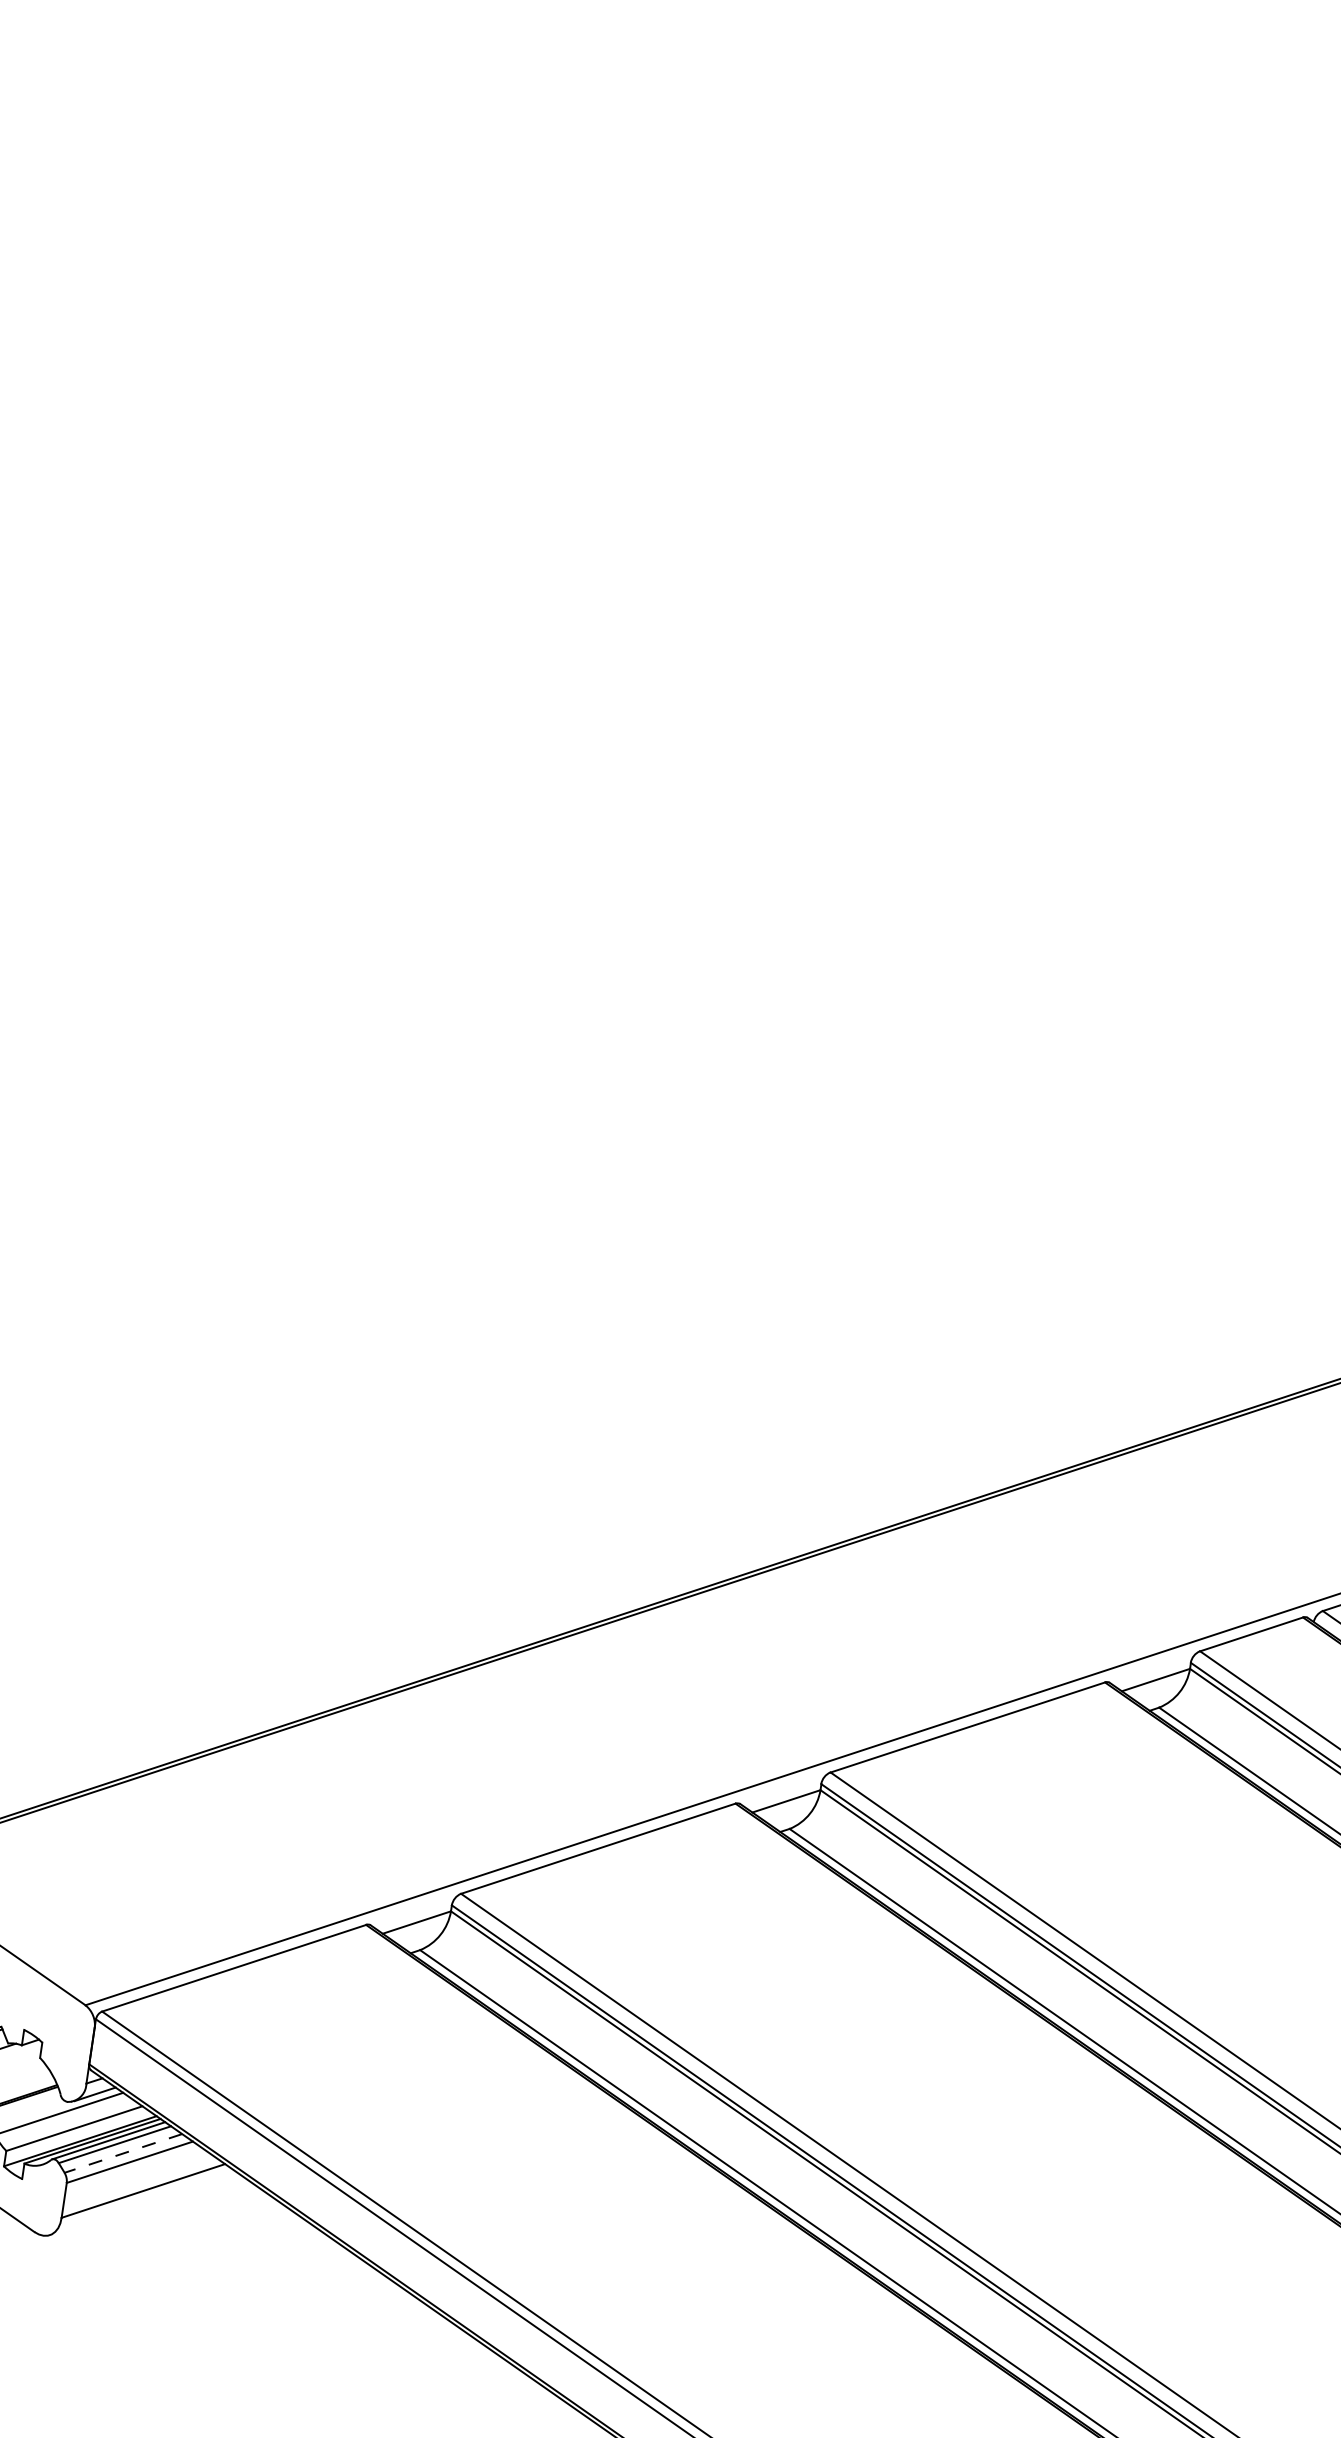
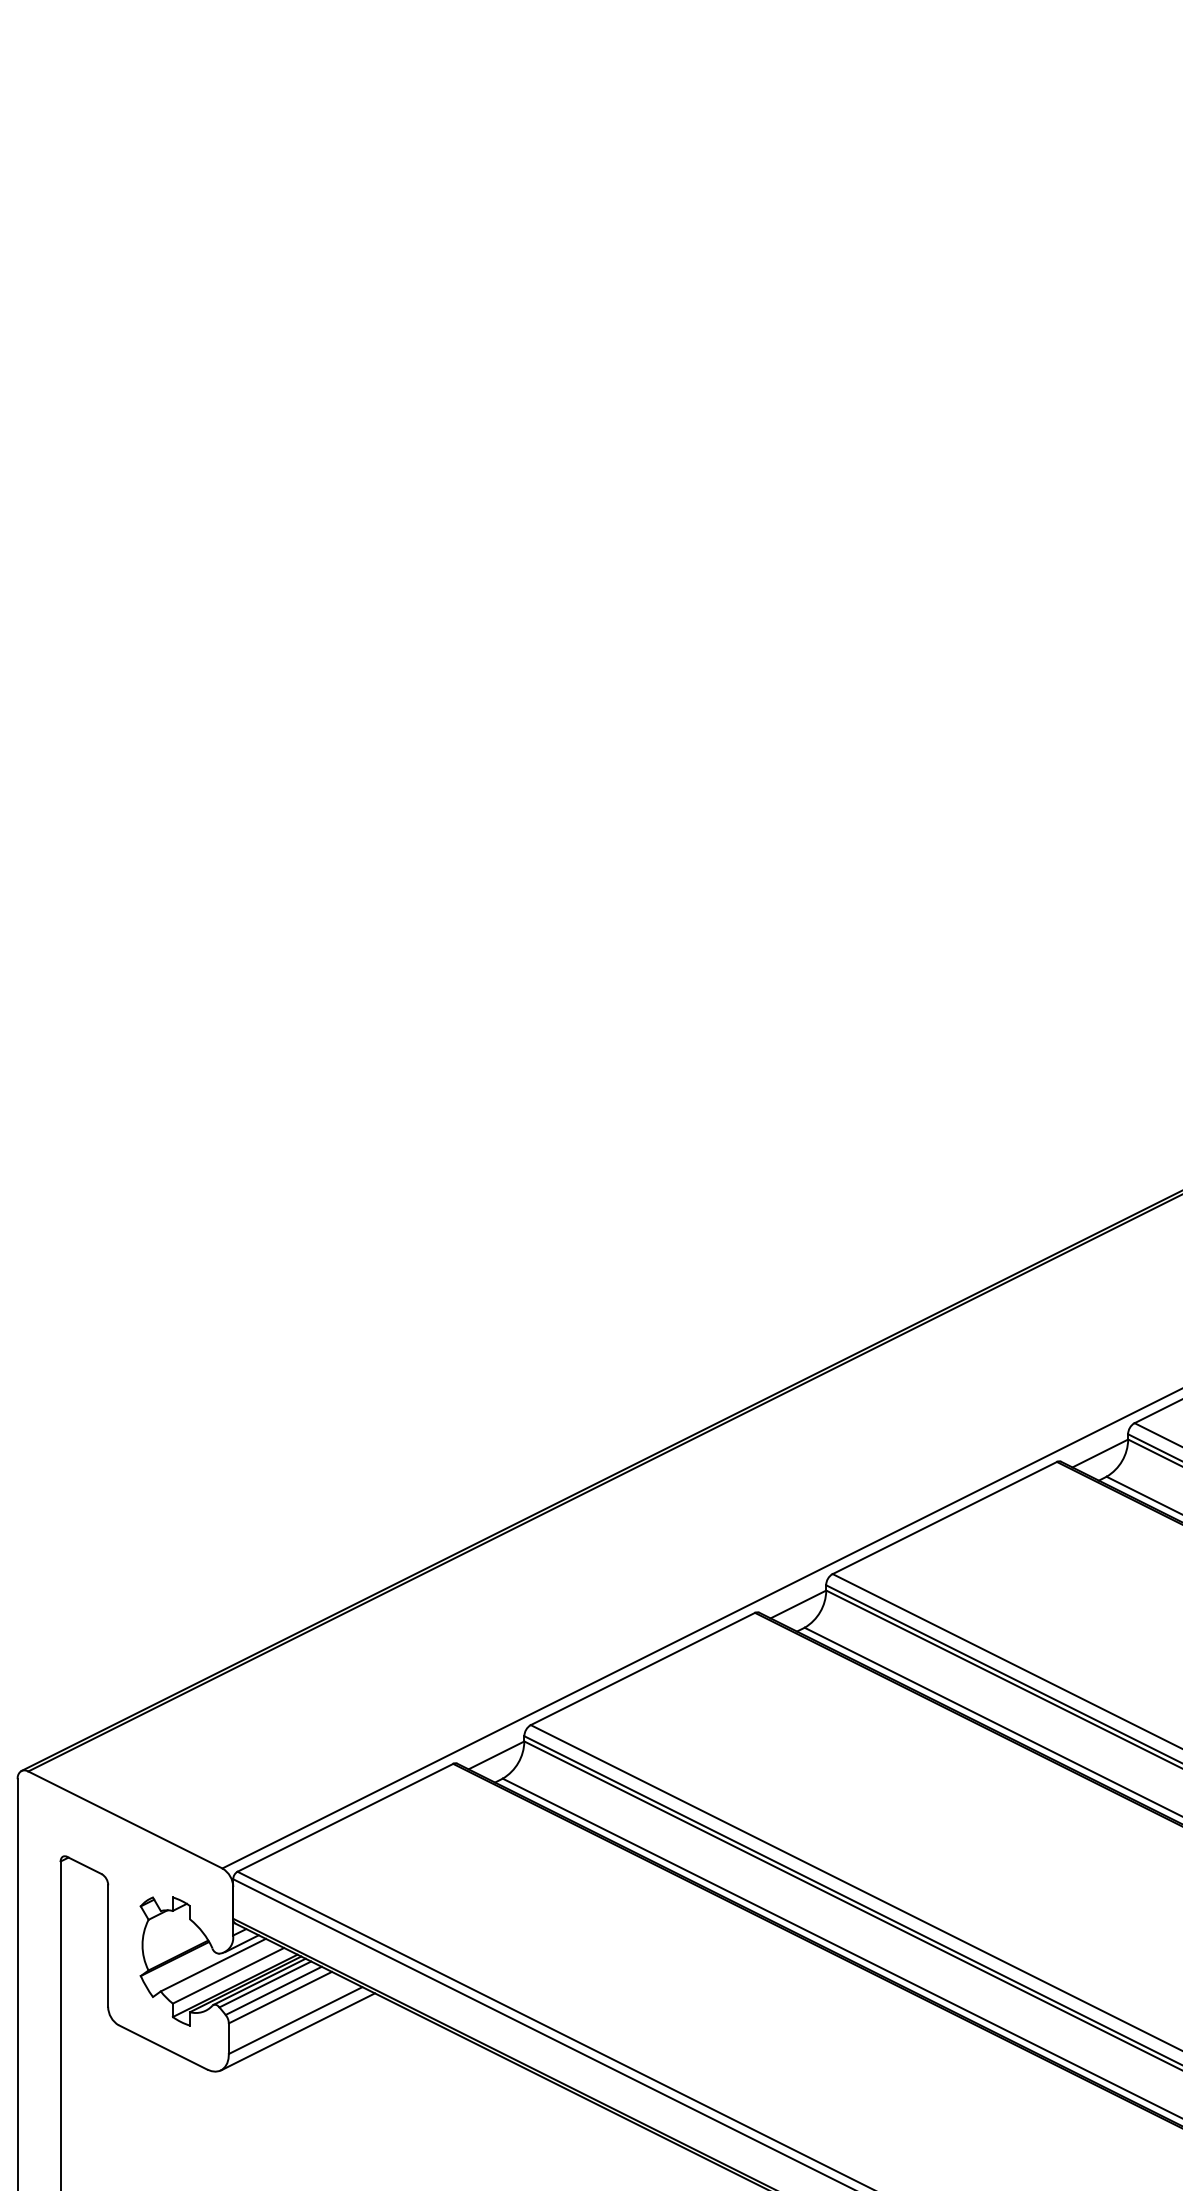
line: (123, 2152) -> (273, 1990), dashed -> solid
line: (143, 2203) -> (297, 2031), added

